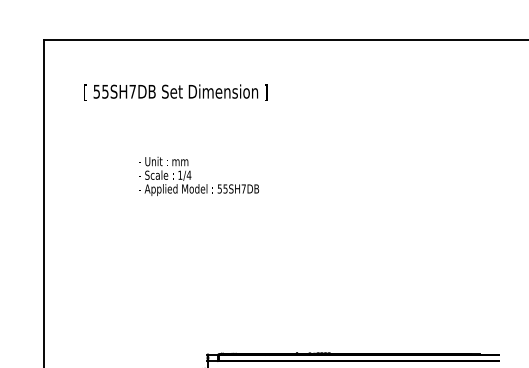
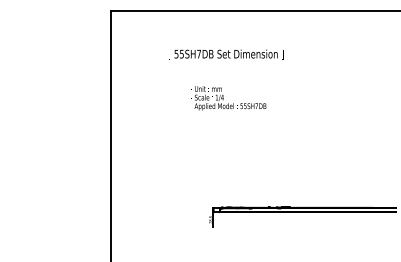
text: (176, 92) -> (226, 54), moved
text: (198, 176) -> (228, 98), moved

